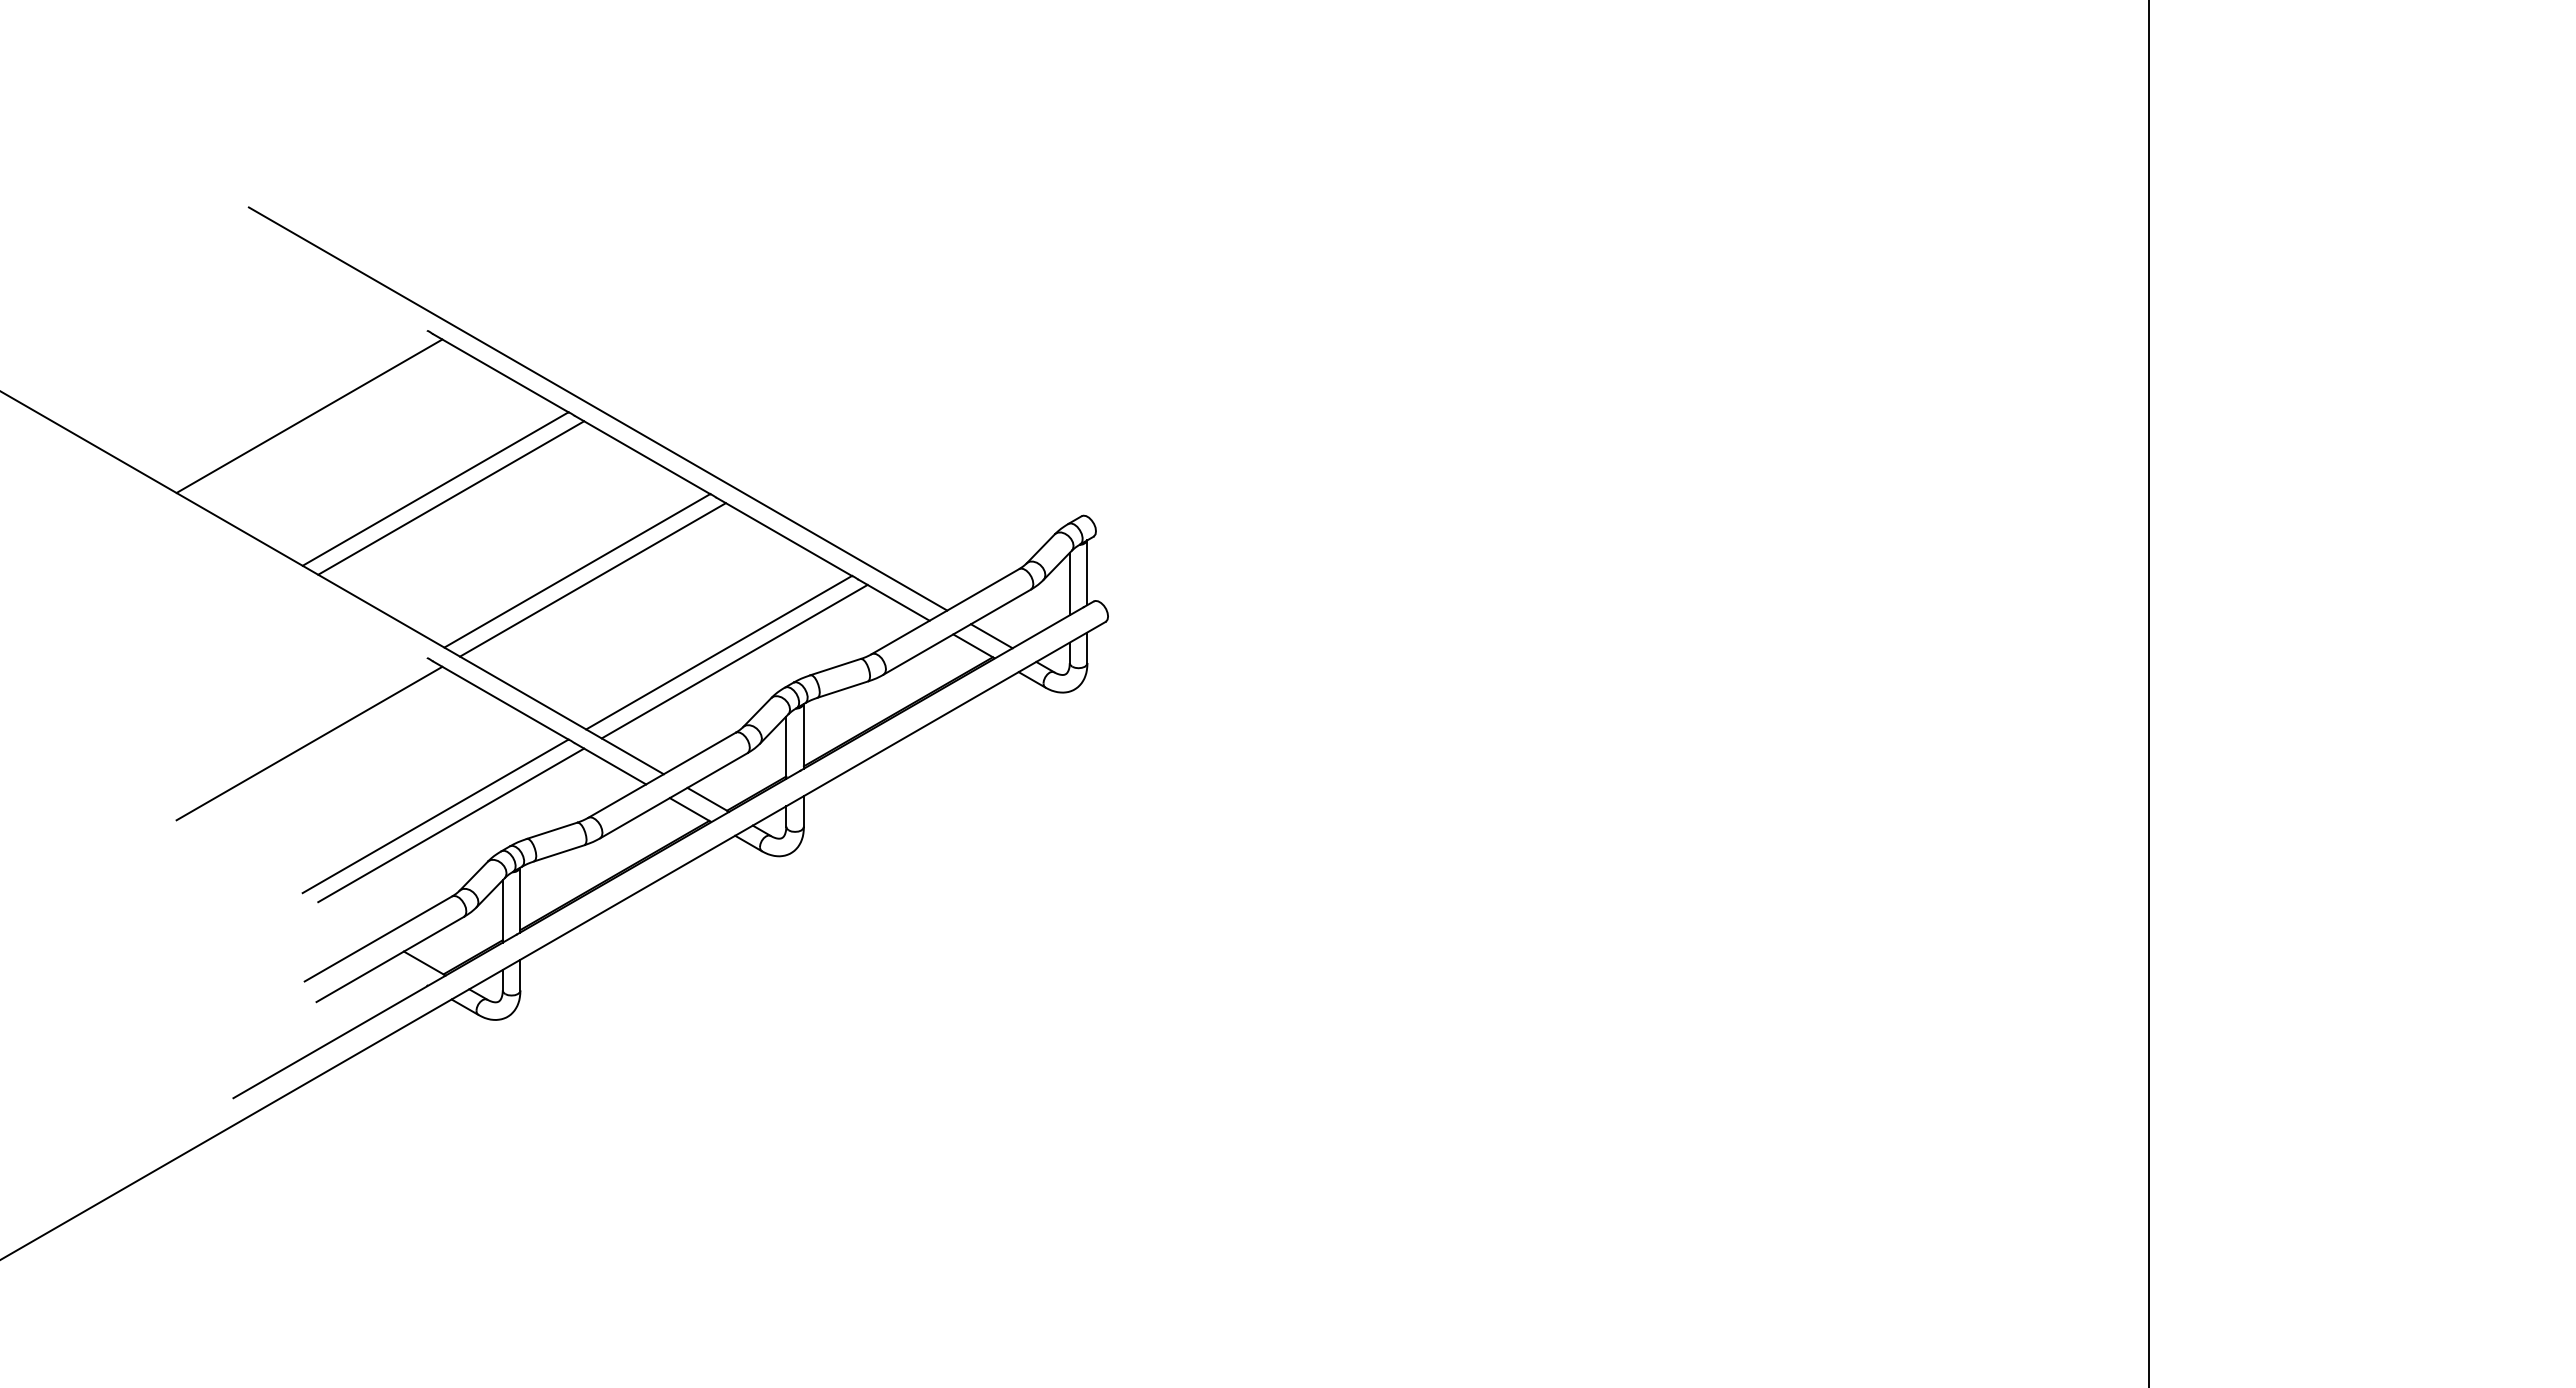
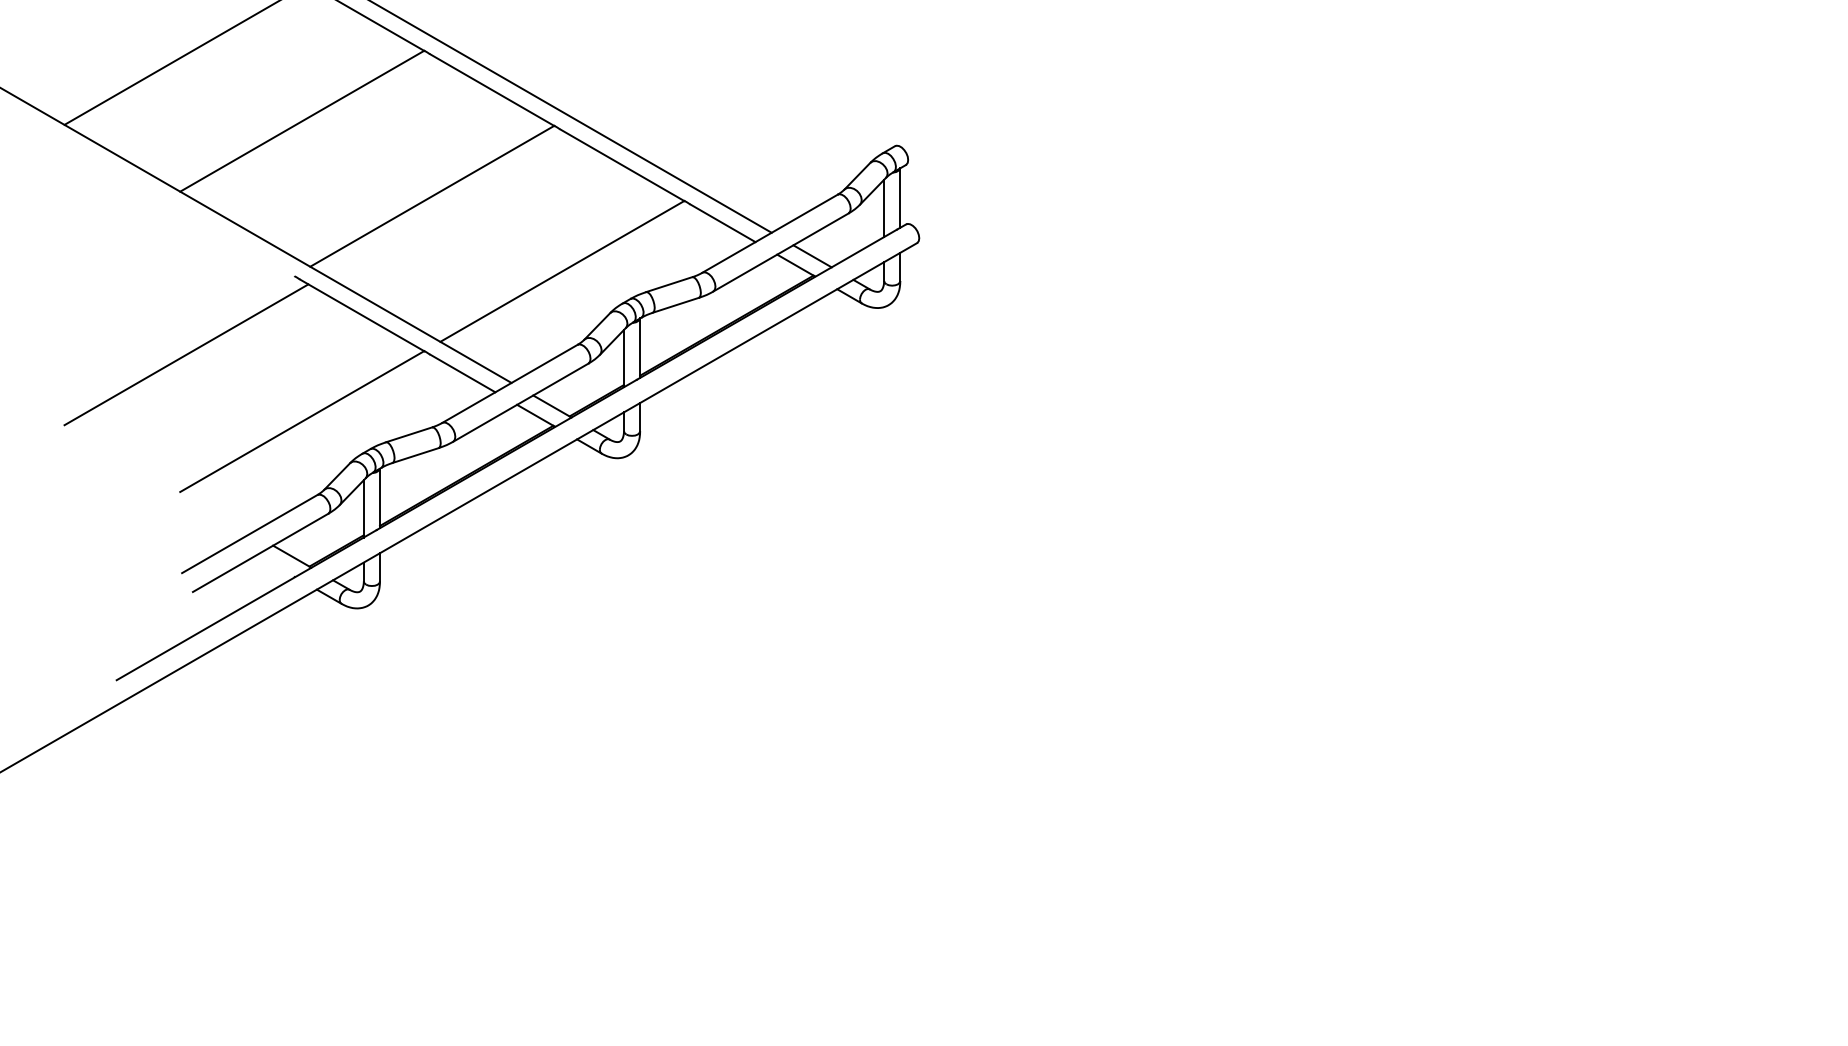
line: (451, 497) -> (316, 129), removed
line: (592, 579) -> (446, 204), removed
line: (734, 661) -> (576, 279), removed
line: (451, 825) -> (316, 429), removed

